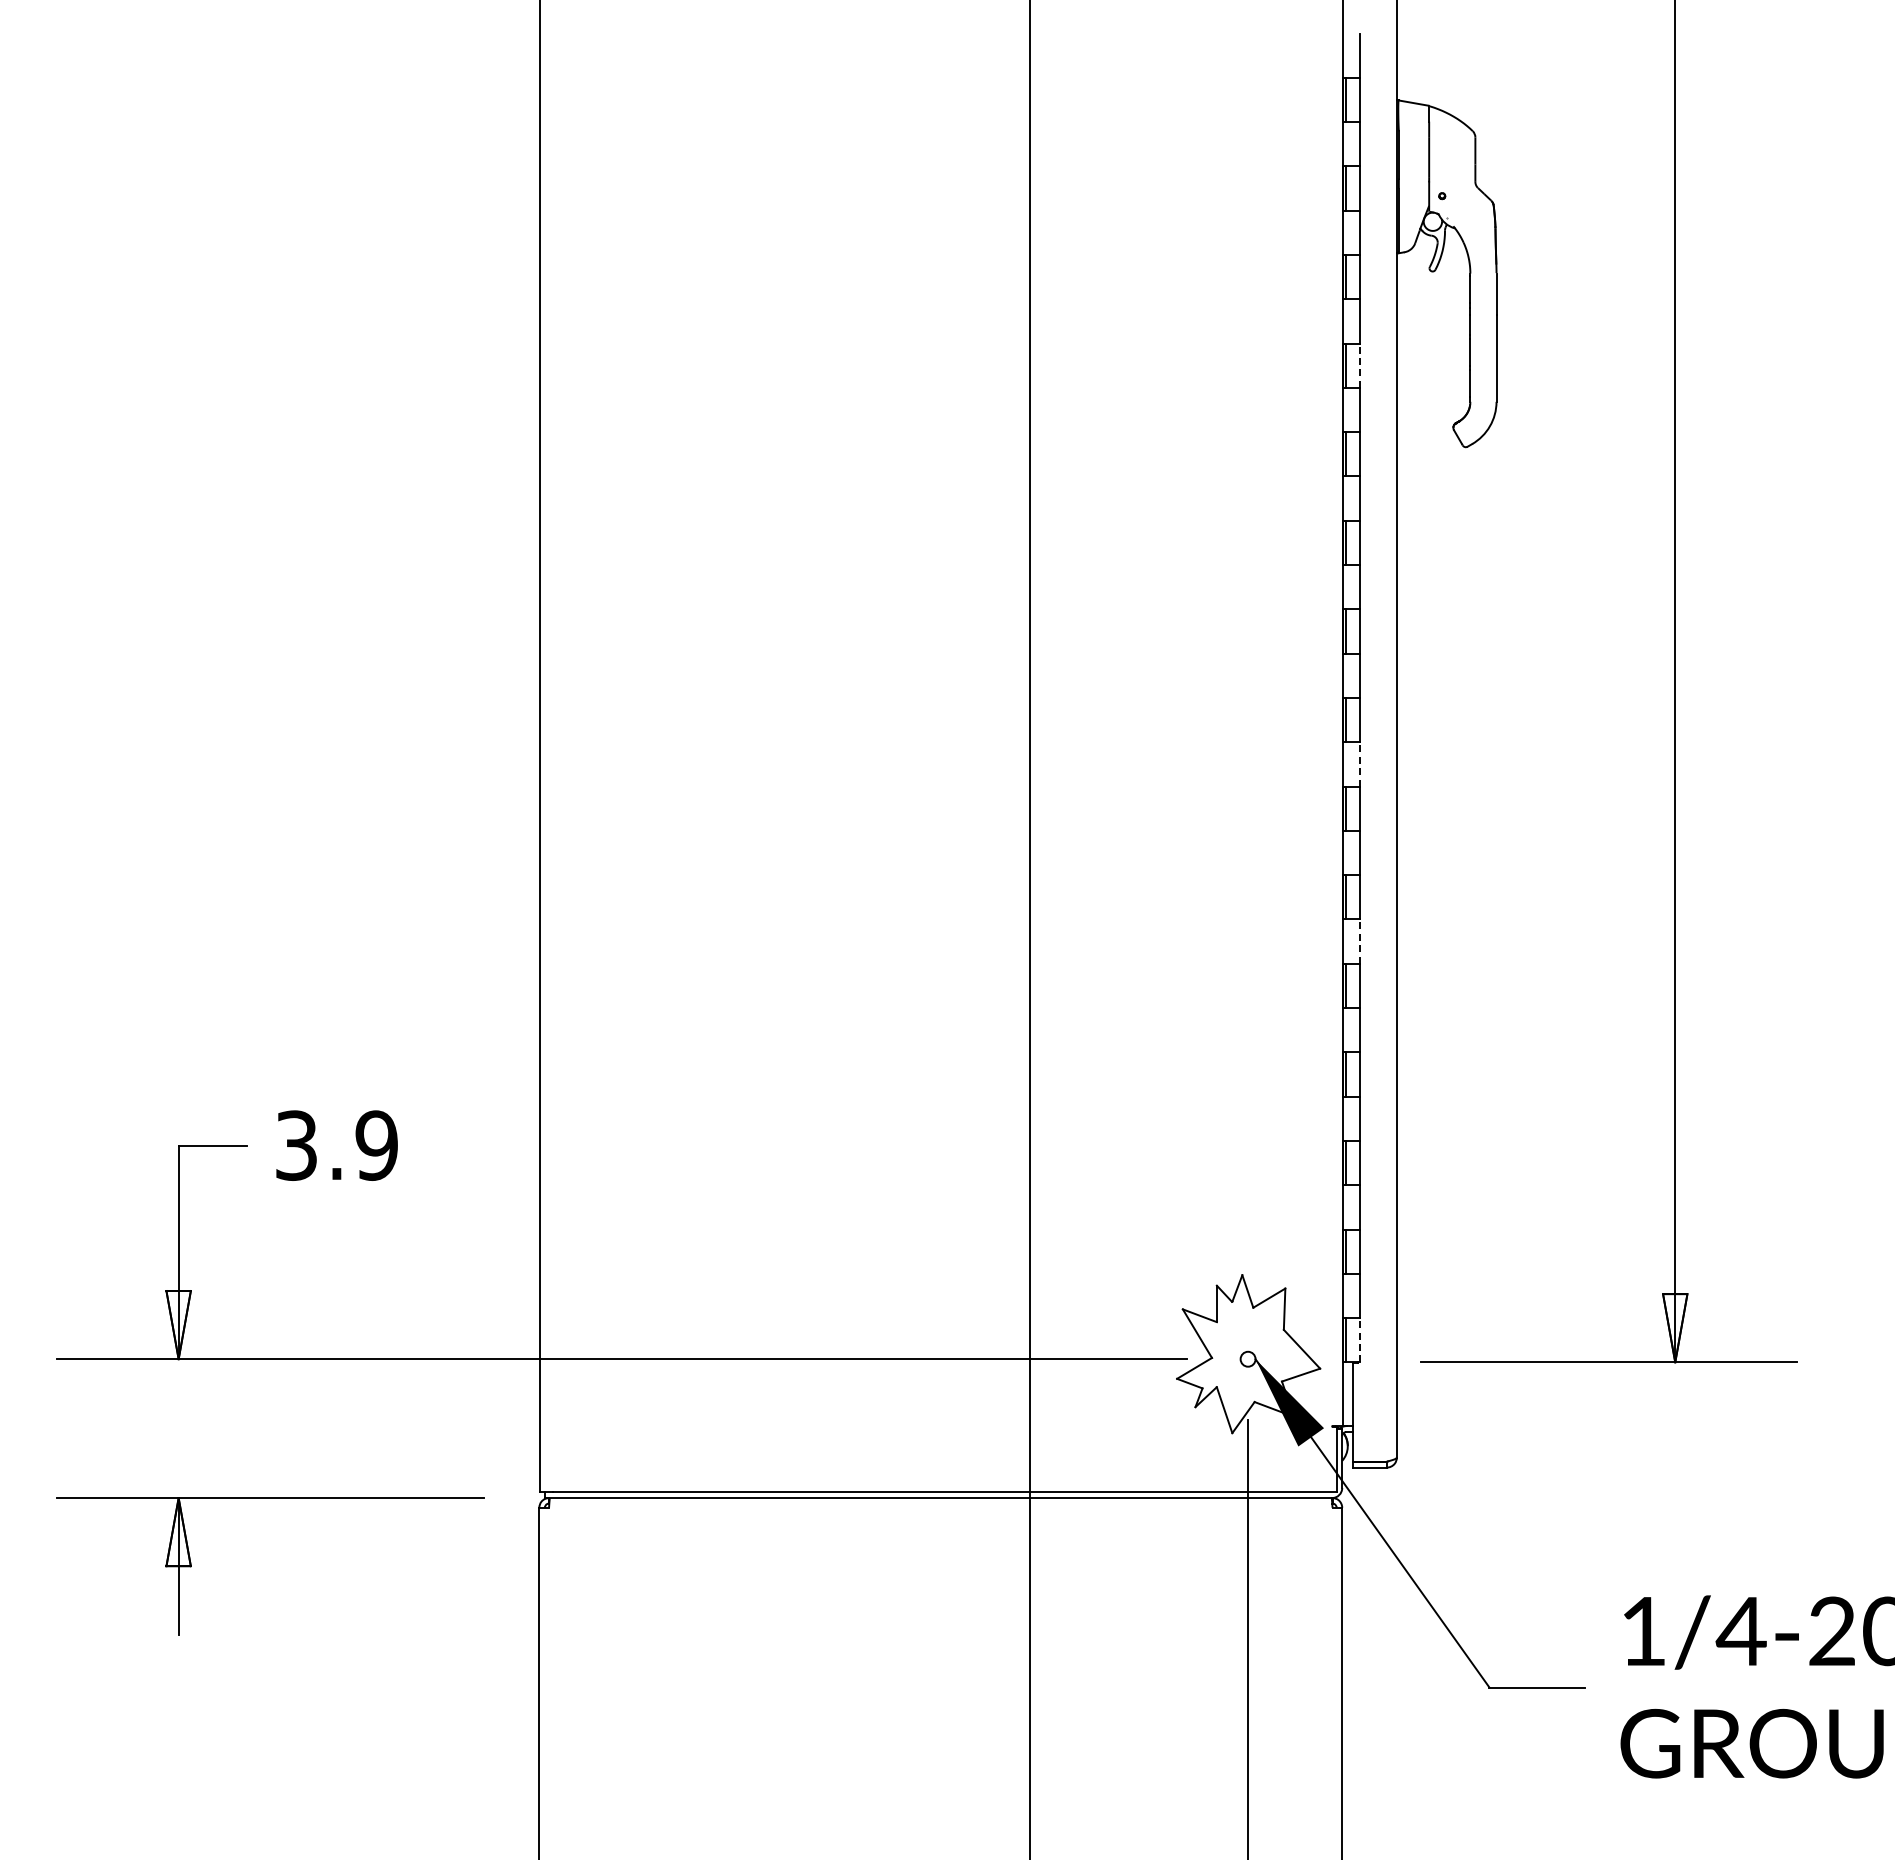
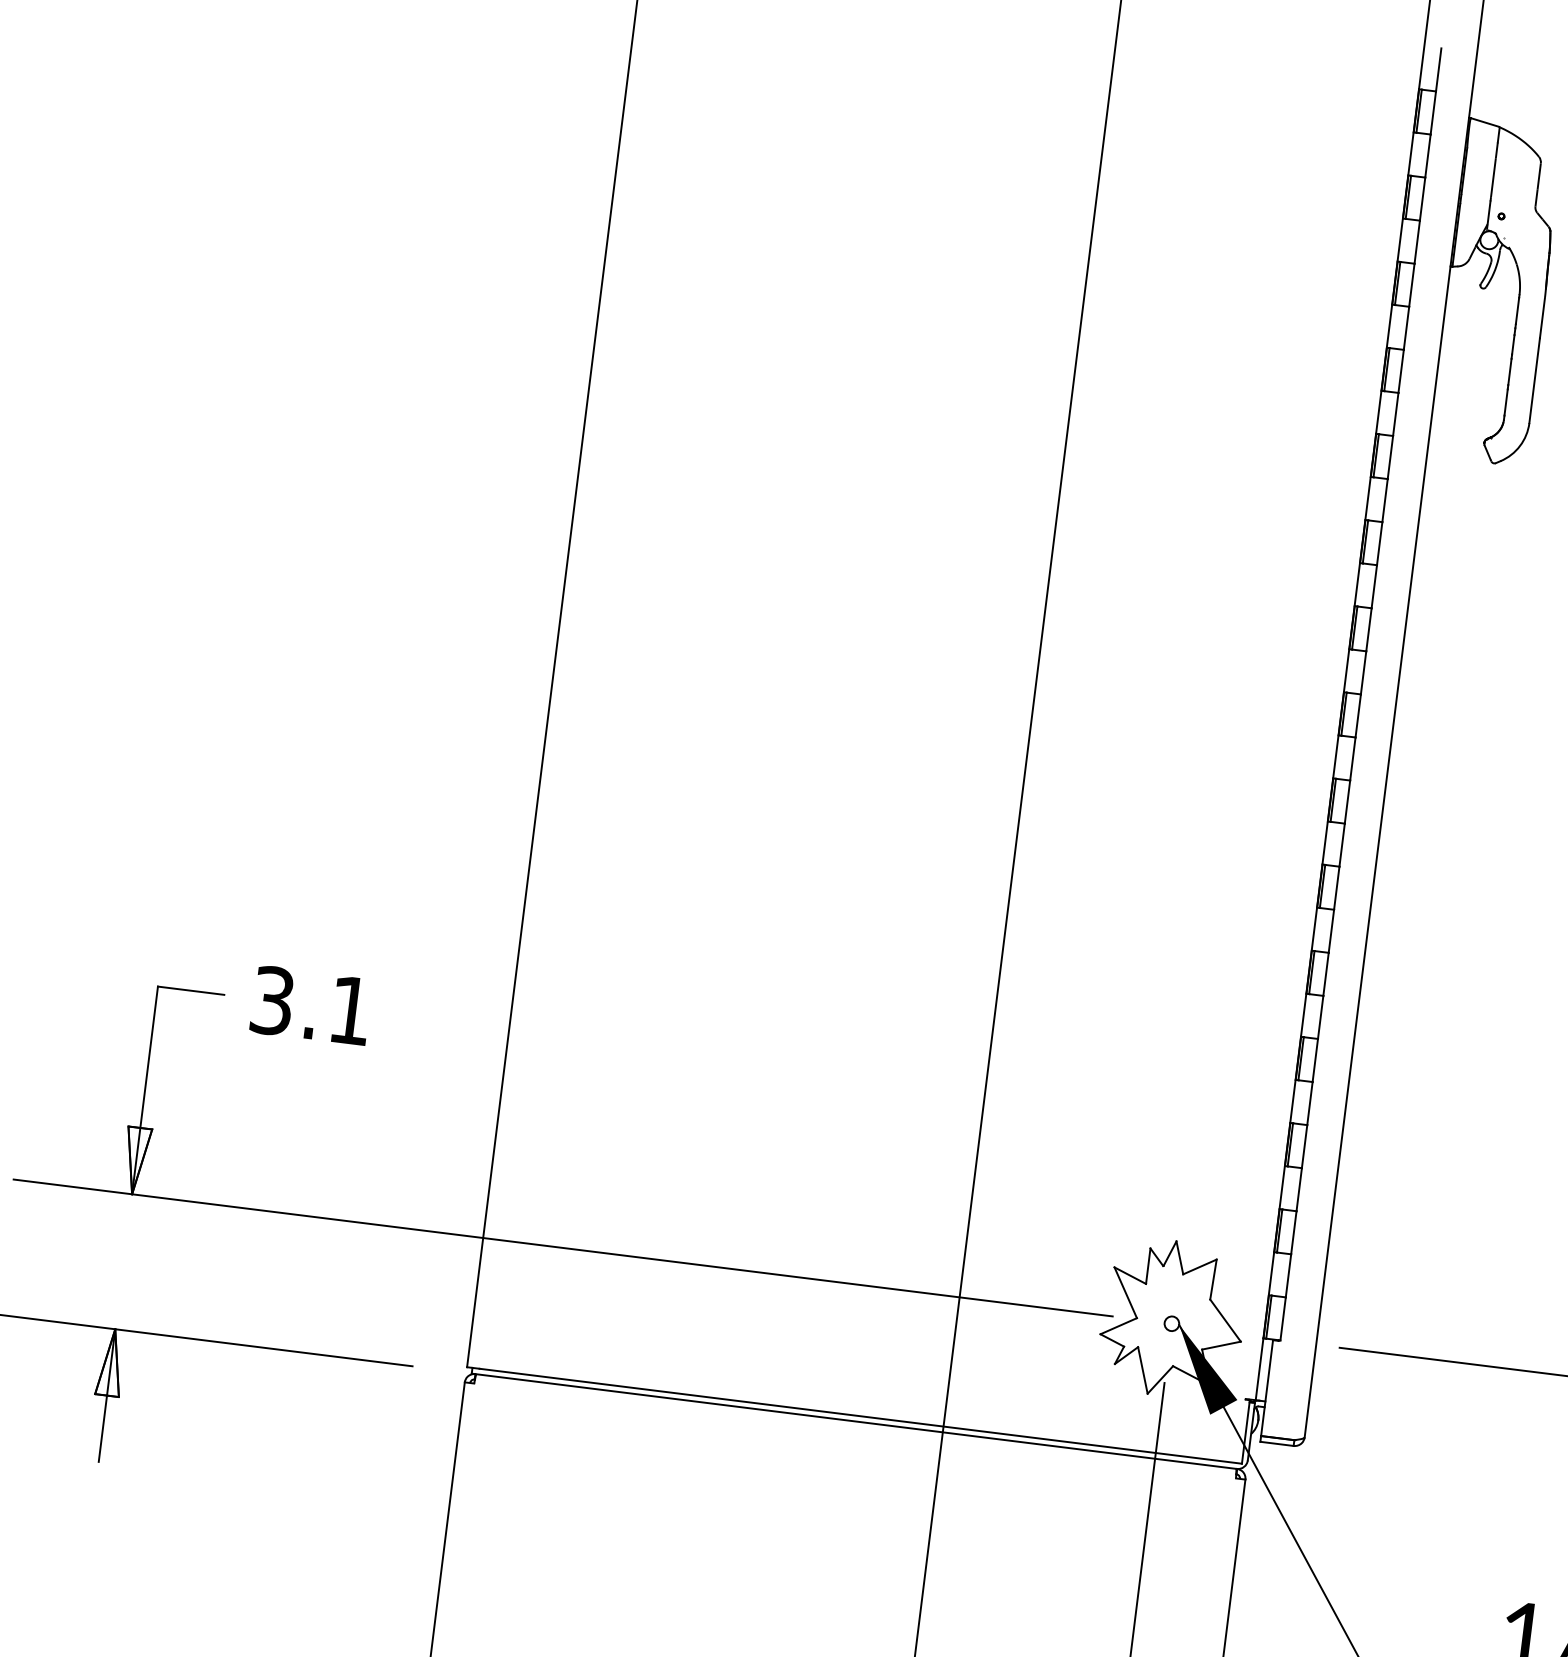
line: (1360, 365) -> (1401, 371), dashed -> solid
line: (1360, 763) -> (1353, 758), dashed -> solid
line: (1360, 941) -> (1331, 931), dashed -> solid
text: (376, 1145) -> (350, 1010), 3.9 -> 3.1
line: (1360, 1339) -> (1283, 1318), dashed -> solid

